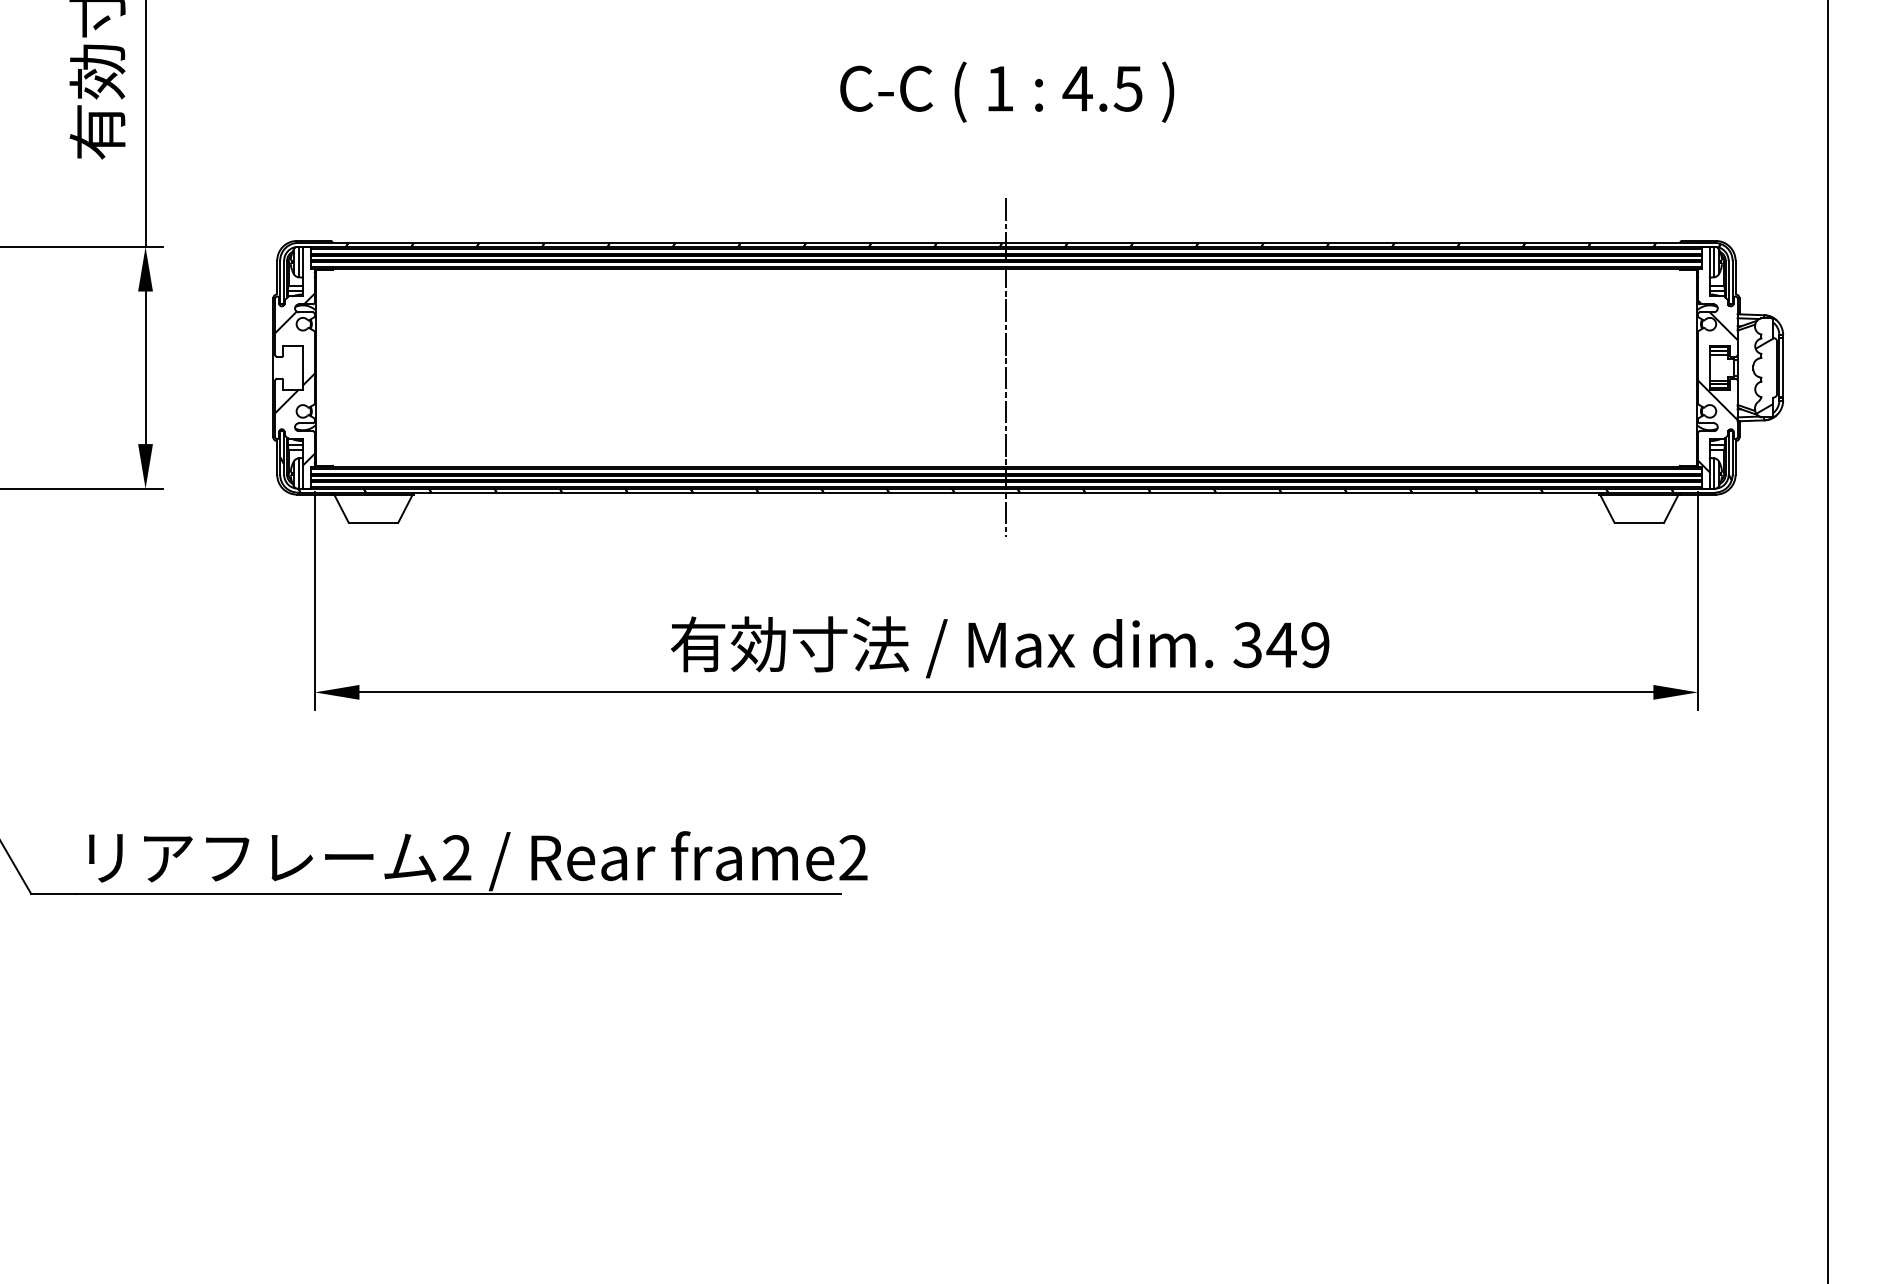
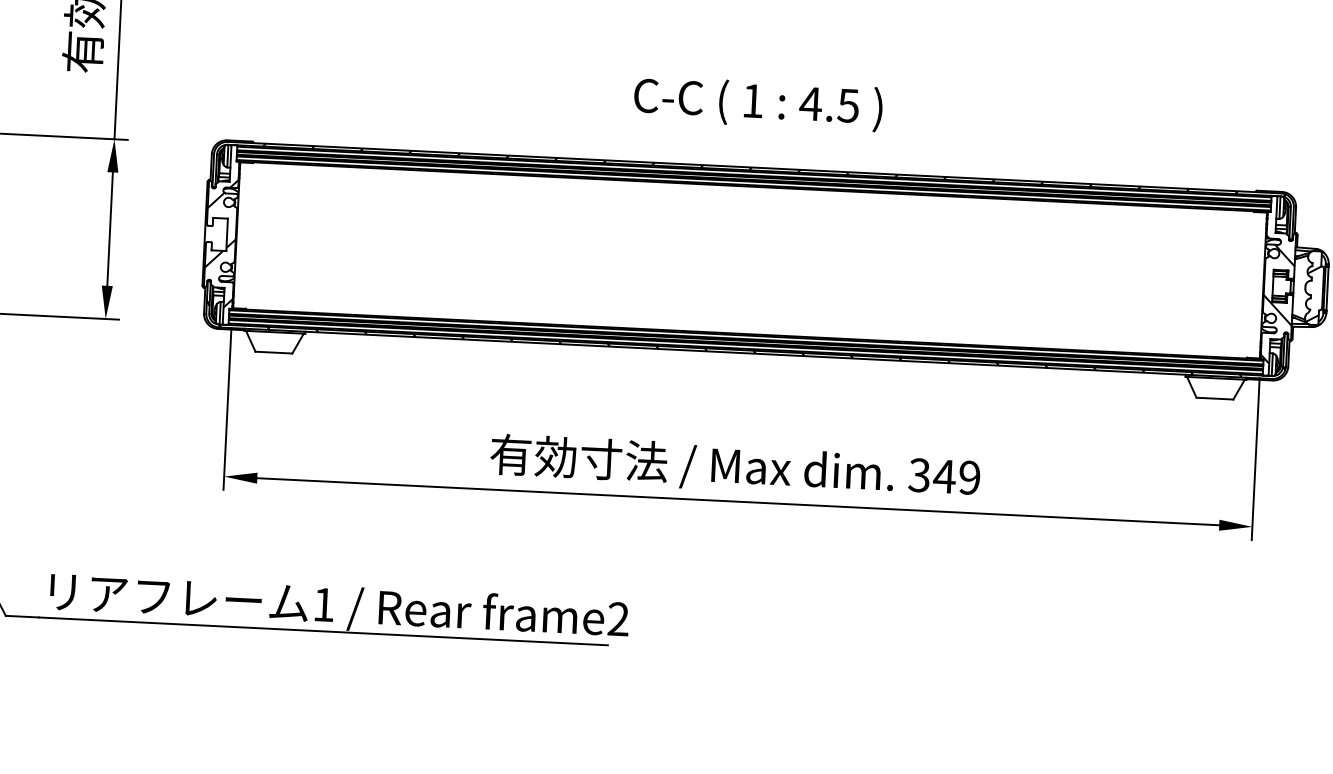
text: (1007, 91) -> (758, 103), moved
line: (1006, 367) -> (750, 260), removed
text: (457, 857) -> (324, 604), 2 -> 1

